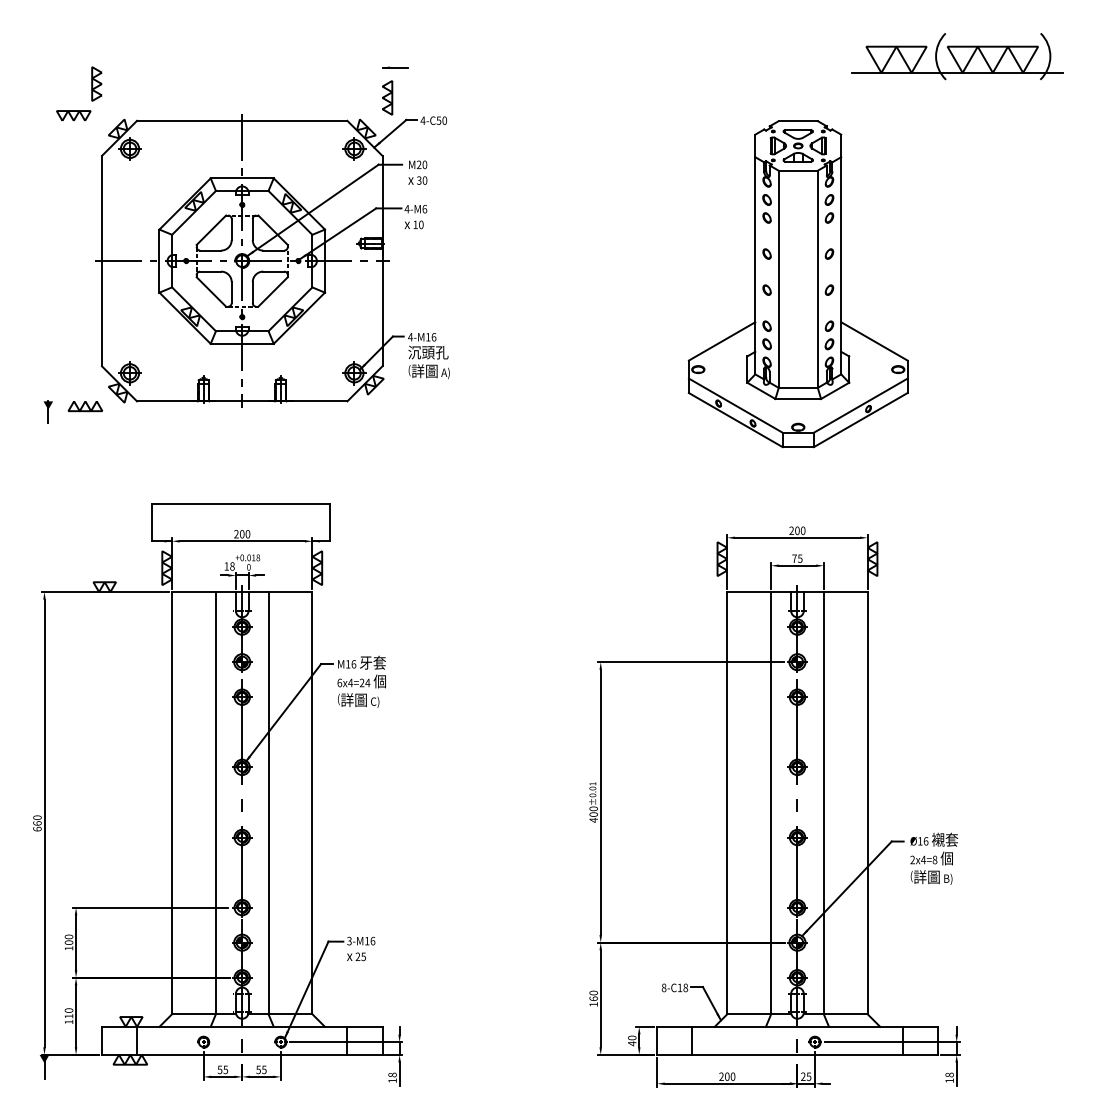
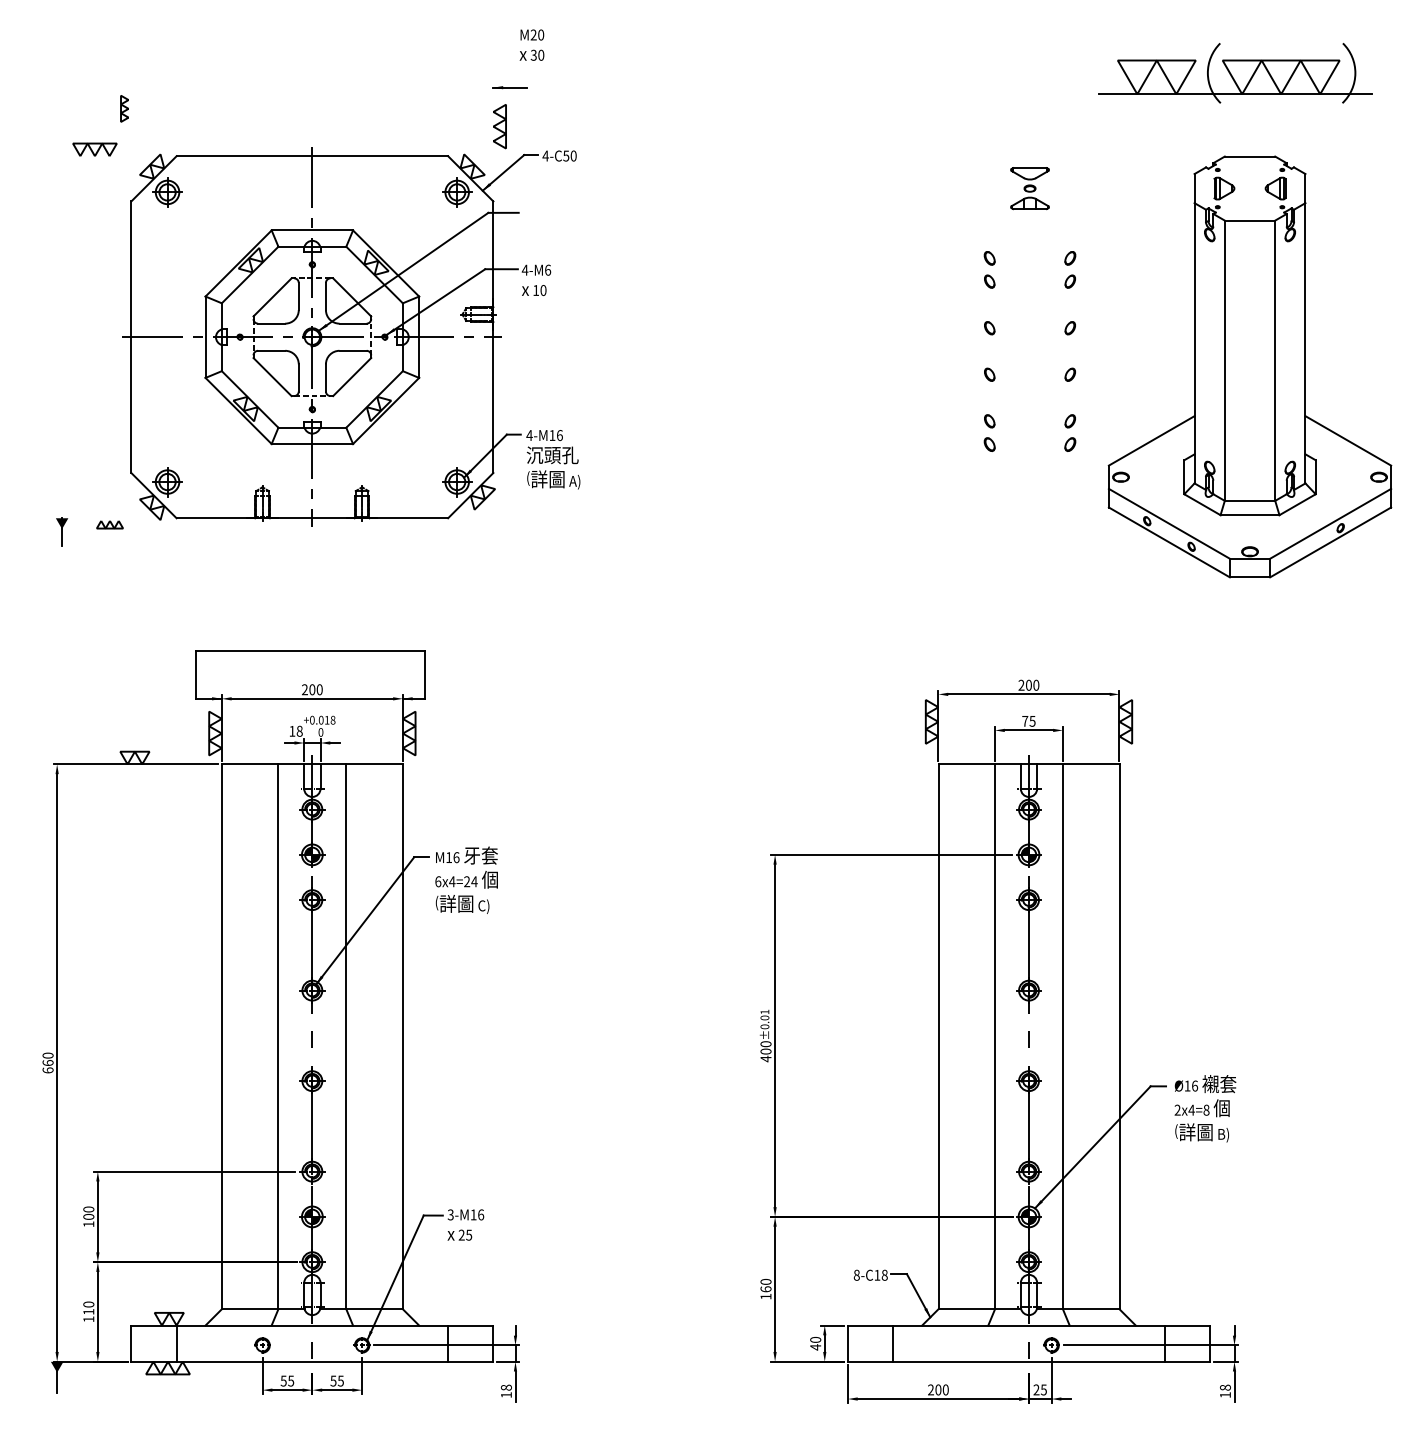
part: (96, 83) -> (124, 108), size x0.6
text: (417, 172) -> (531, 44), moved
part: (797, 283) -> (1249, 366), moved
part: (85, 406) -> (109, 524), size x0.6

